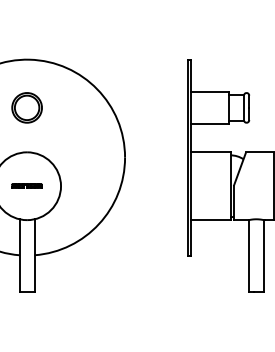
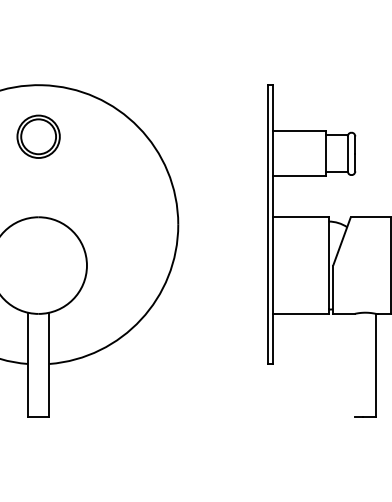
part: (26, 107) -> (37, 136), moved
part: (26, 185) -> (37, 264), removed
line: (248, 256) -> (354, 365), removed

